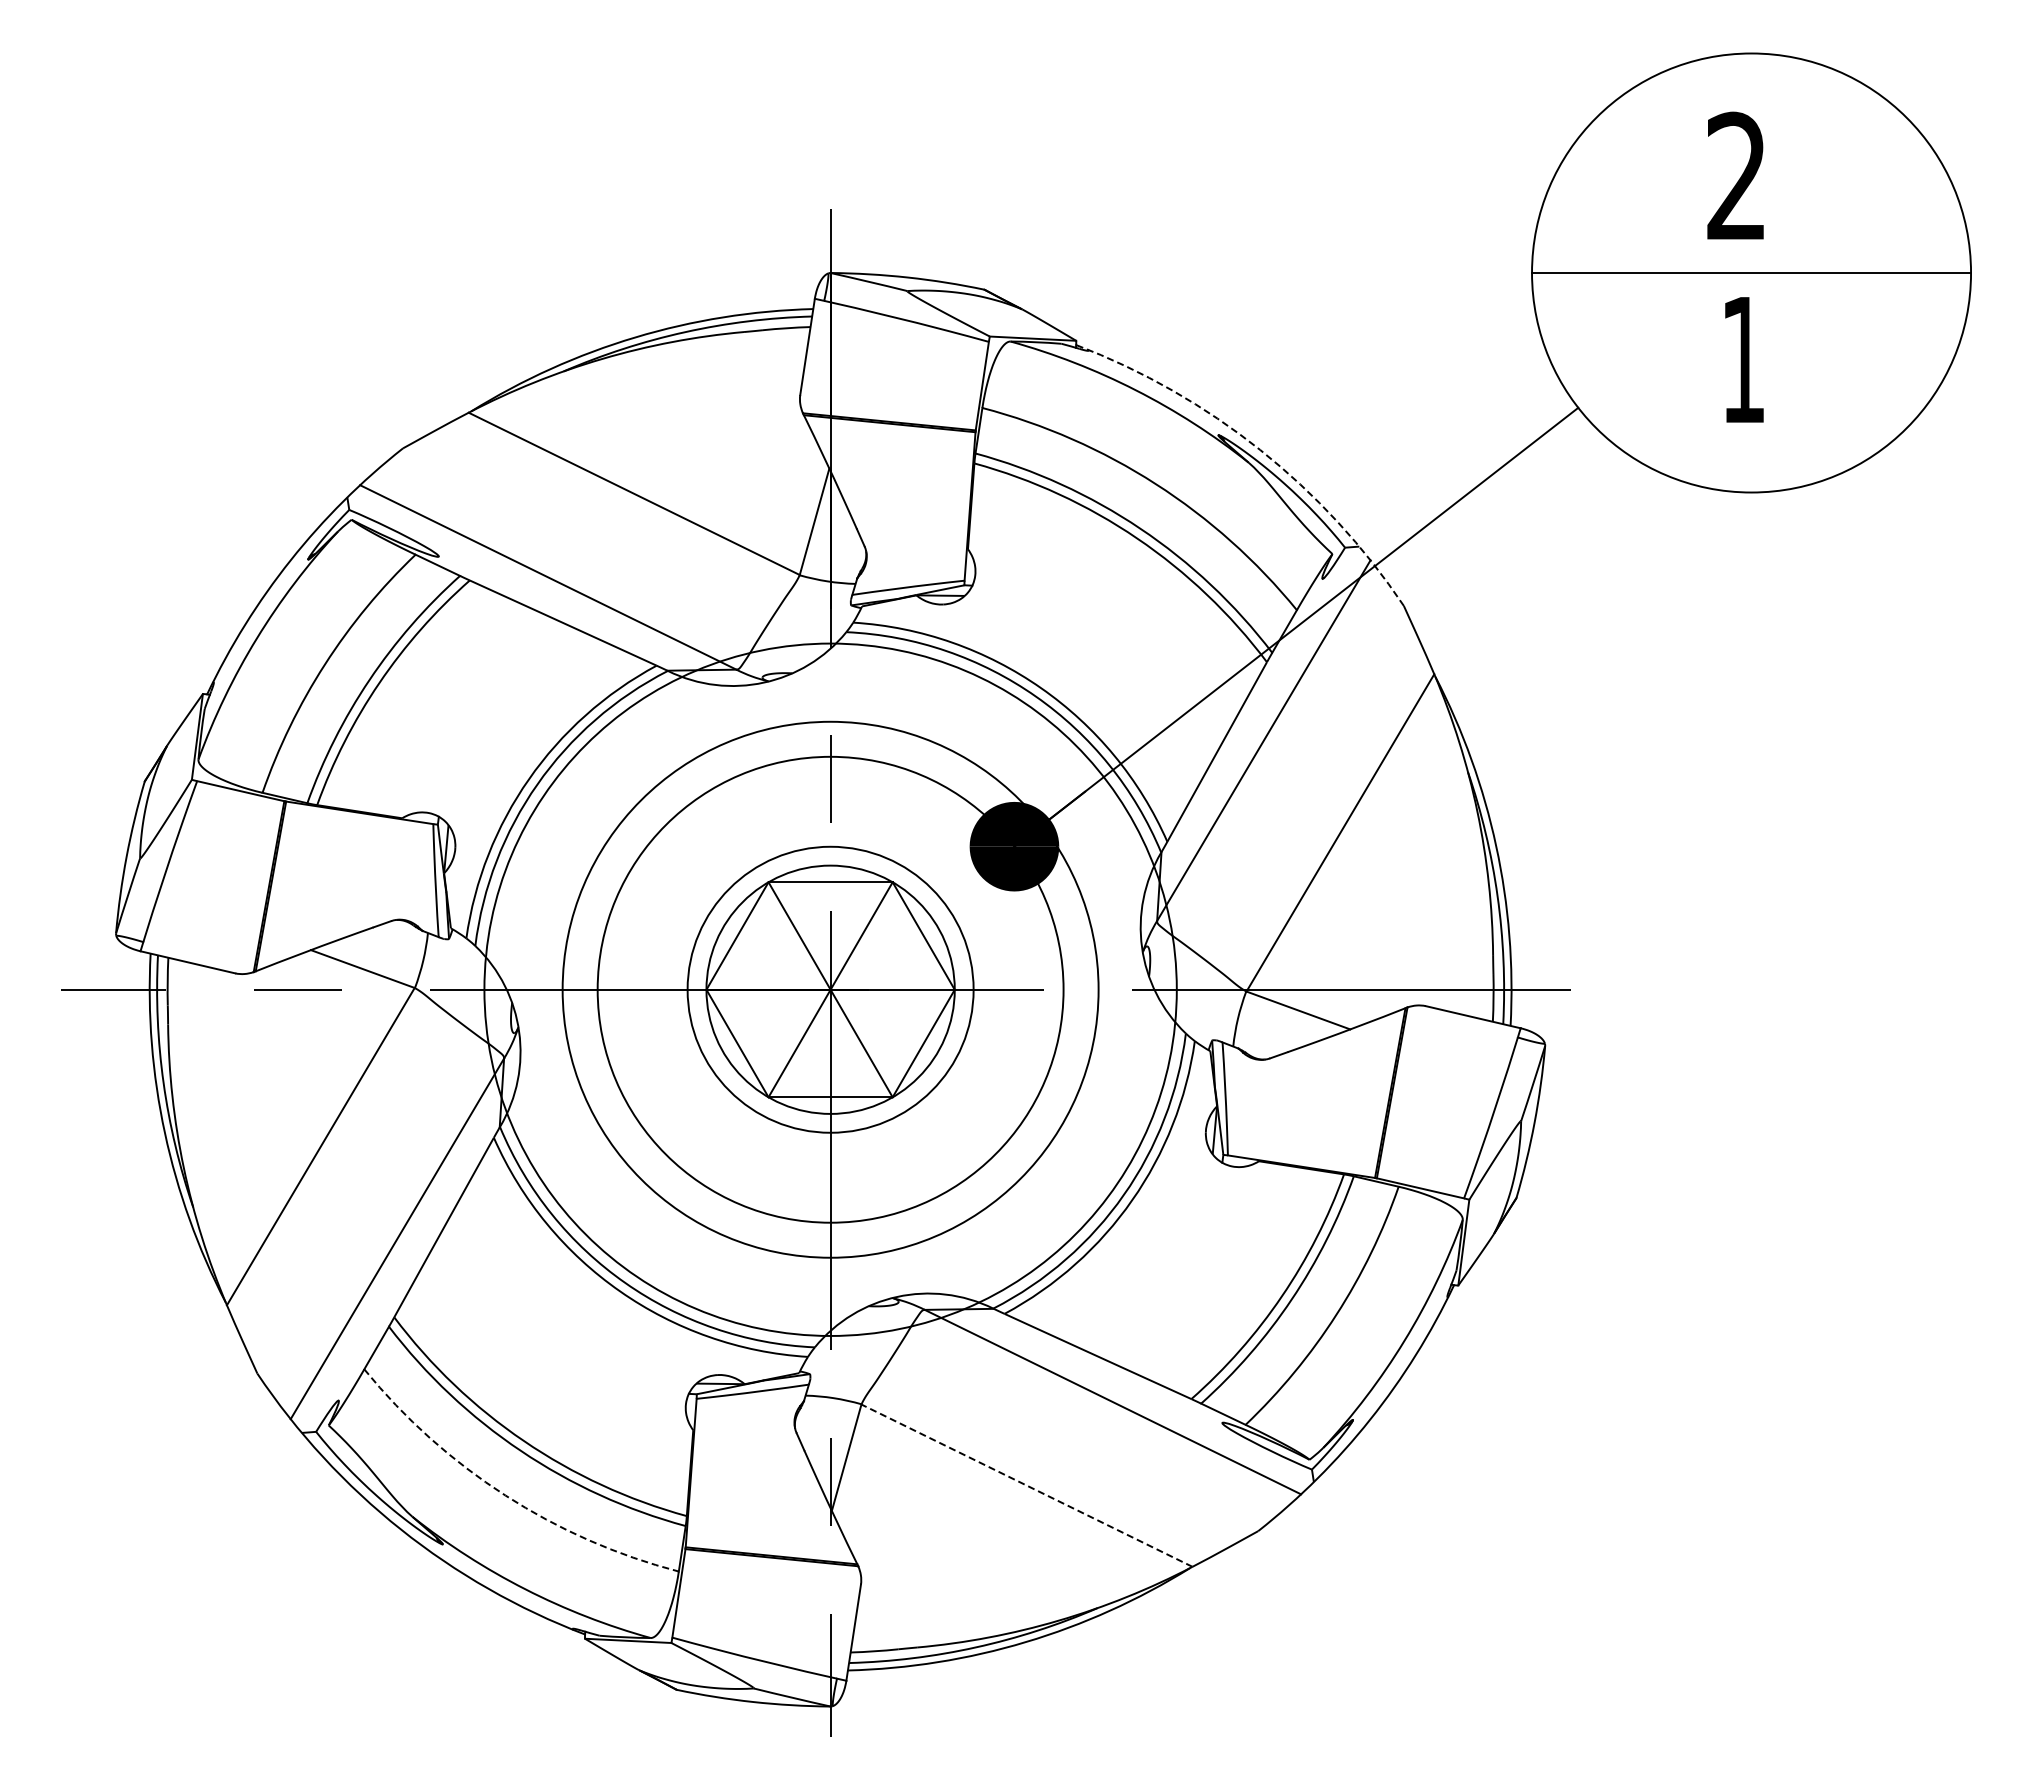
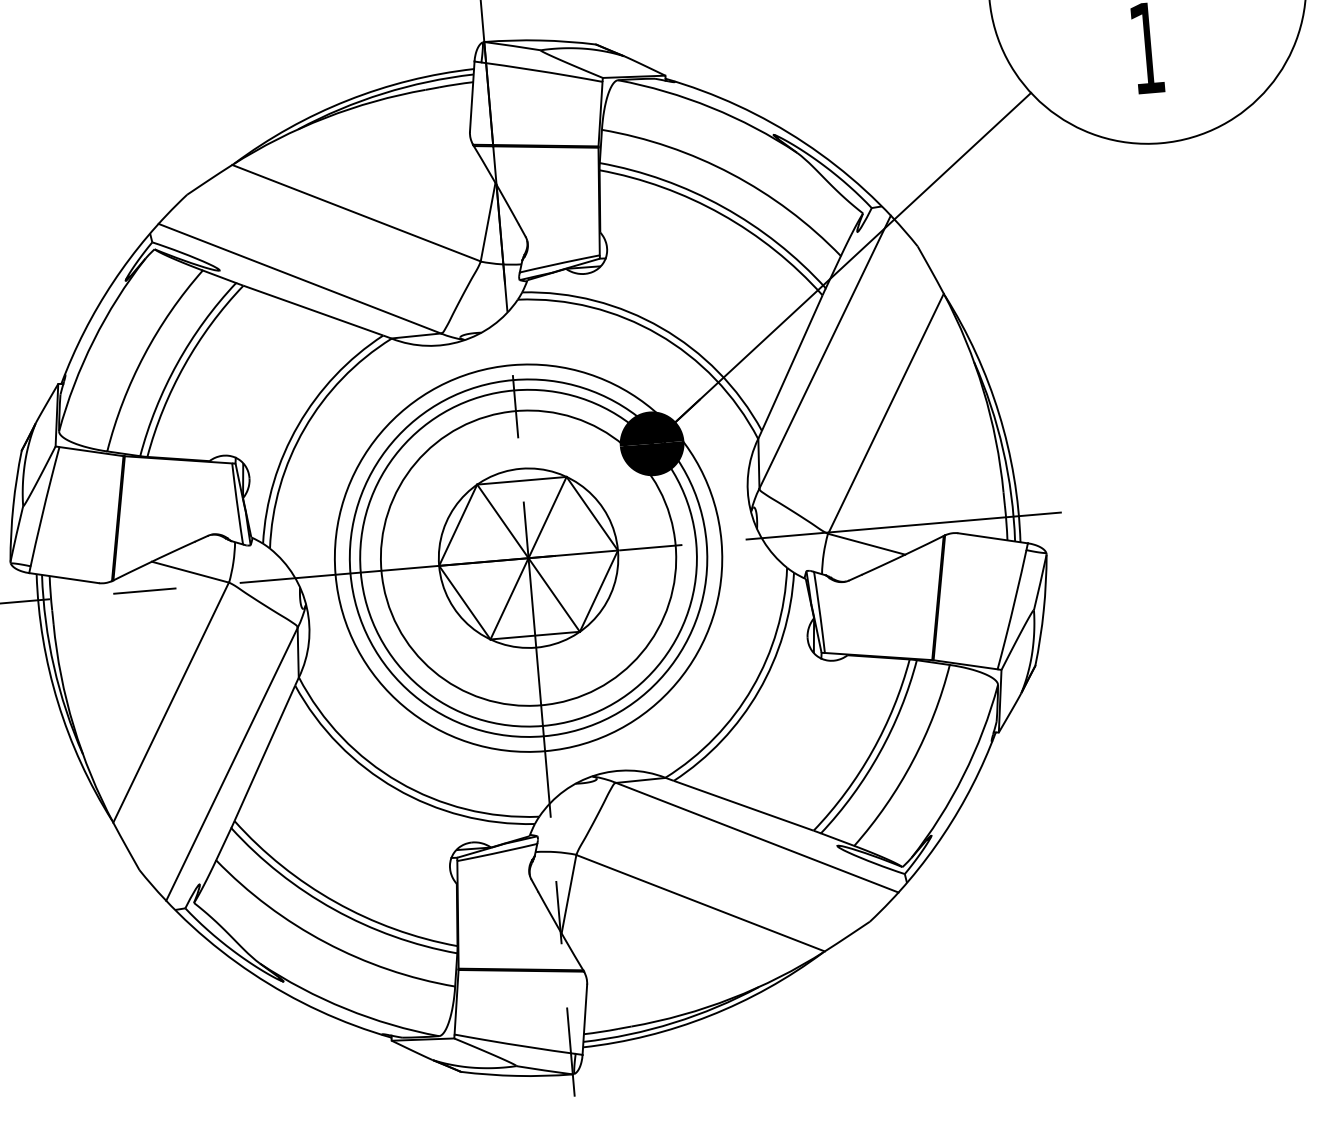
arc: (1260, 450) -> (804, 143), dashed -> solid
circle: (830, 989) -> (528, 558), size x0.71
circle: (830, 989) -> (528, 558), size x1.43
line: (1026, 1485) -> (700, 903), dashed -> solid
arc: (505, 1495) -> (325, 942), dashed -> solid

